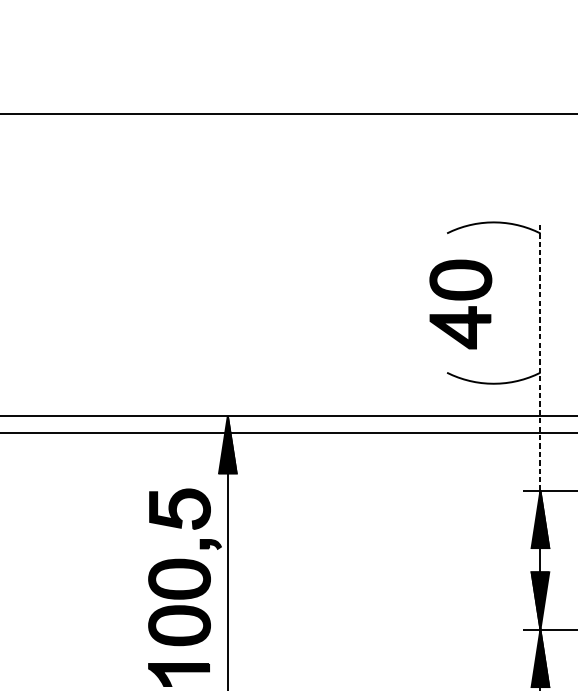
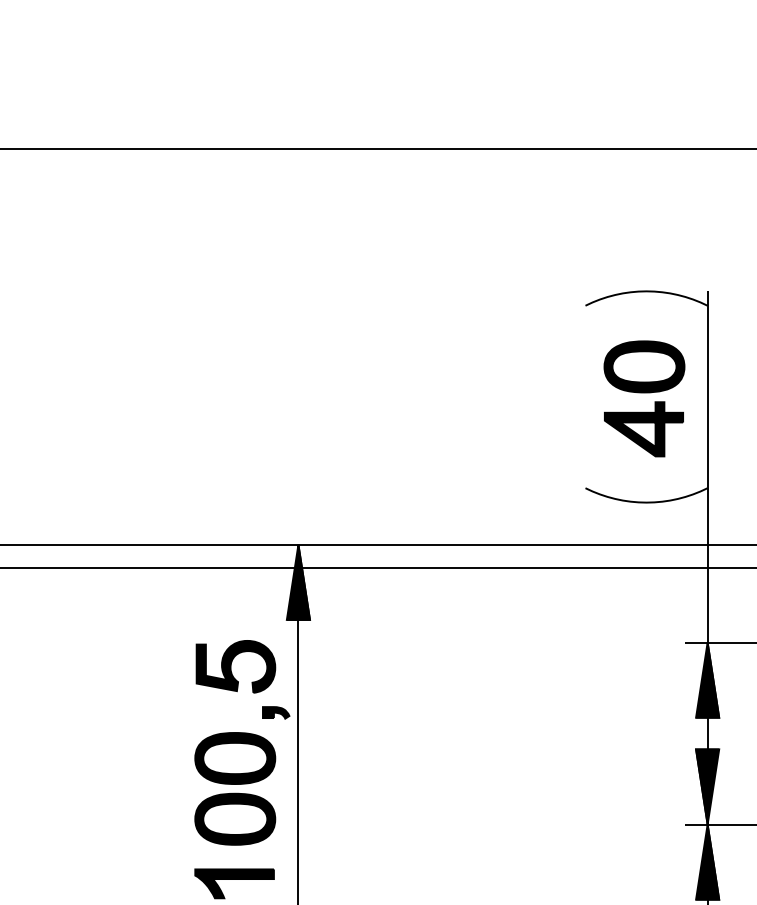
part: (460, 304) -> (644, 398), moved
line: (540, 356) -> (707, 466), dashed -> solid

